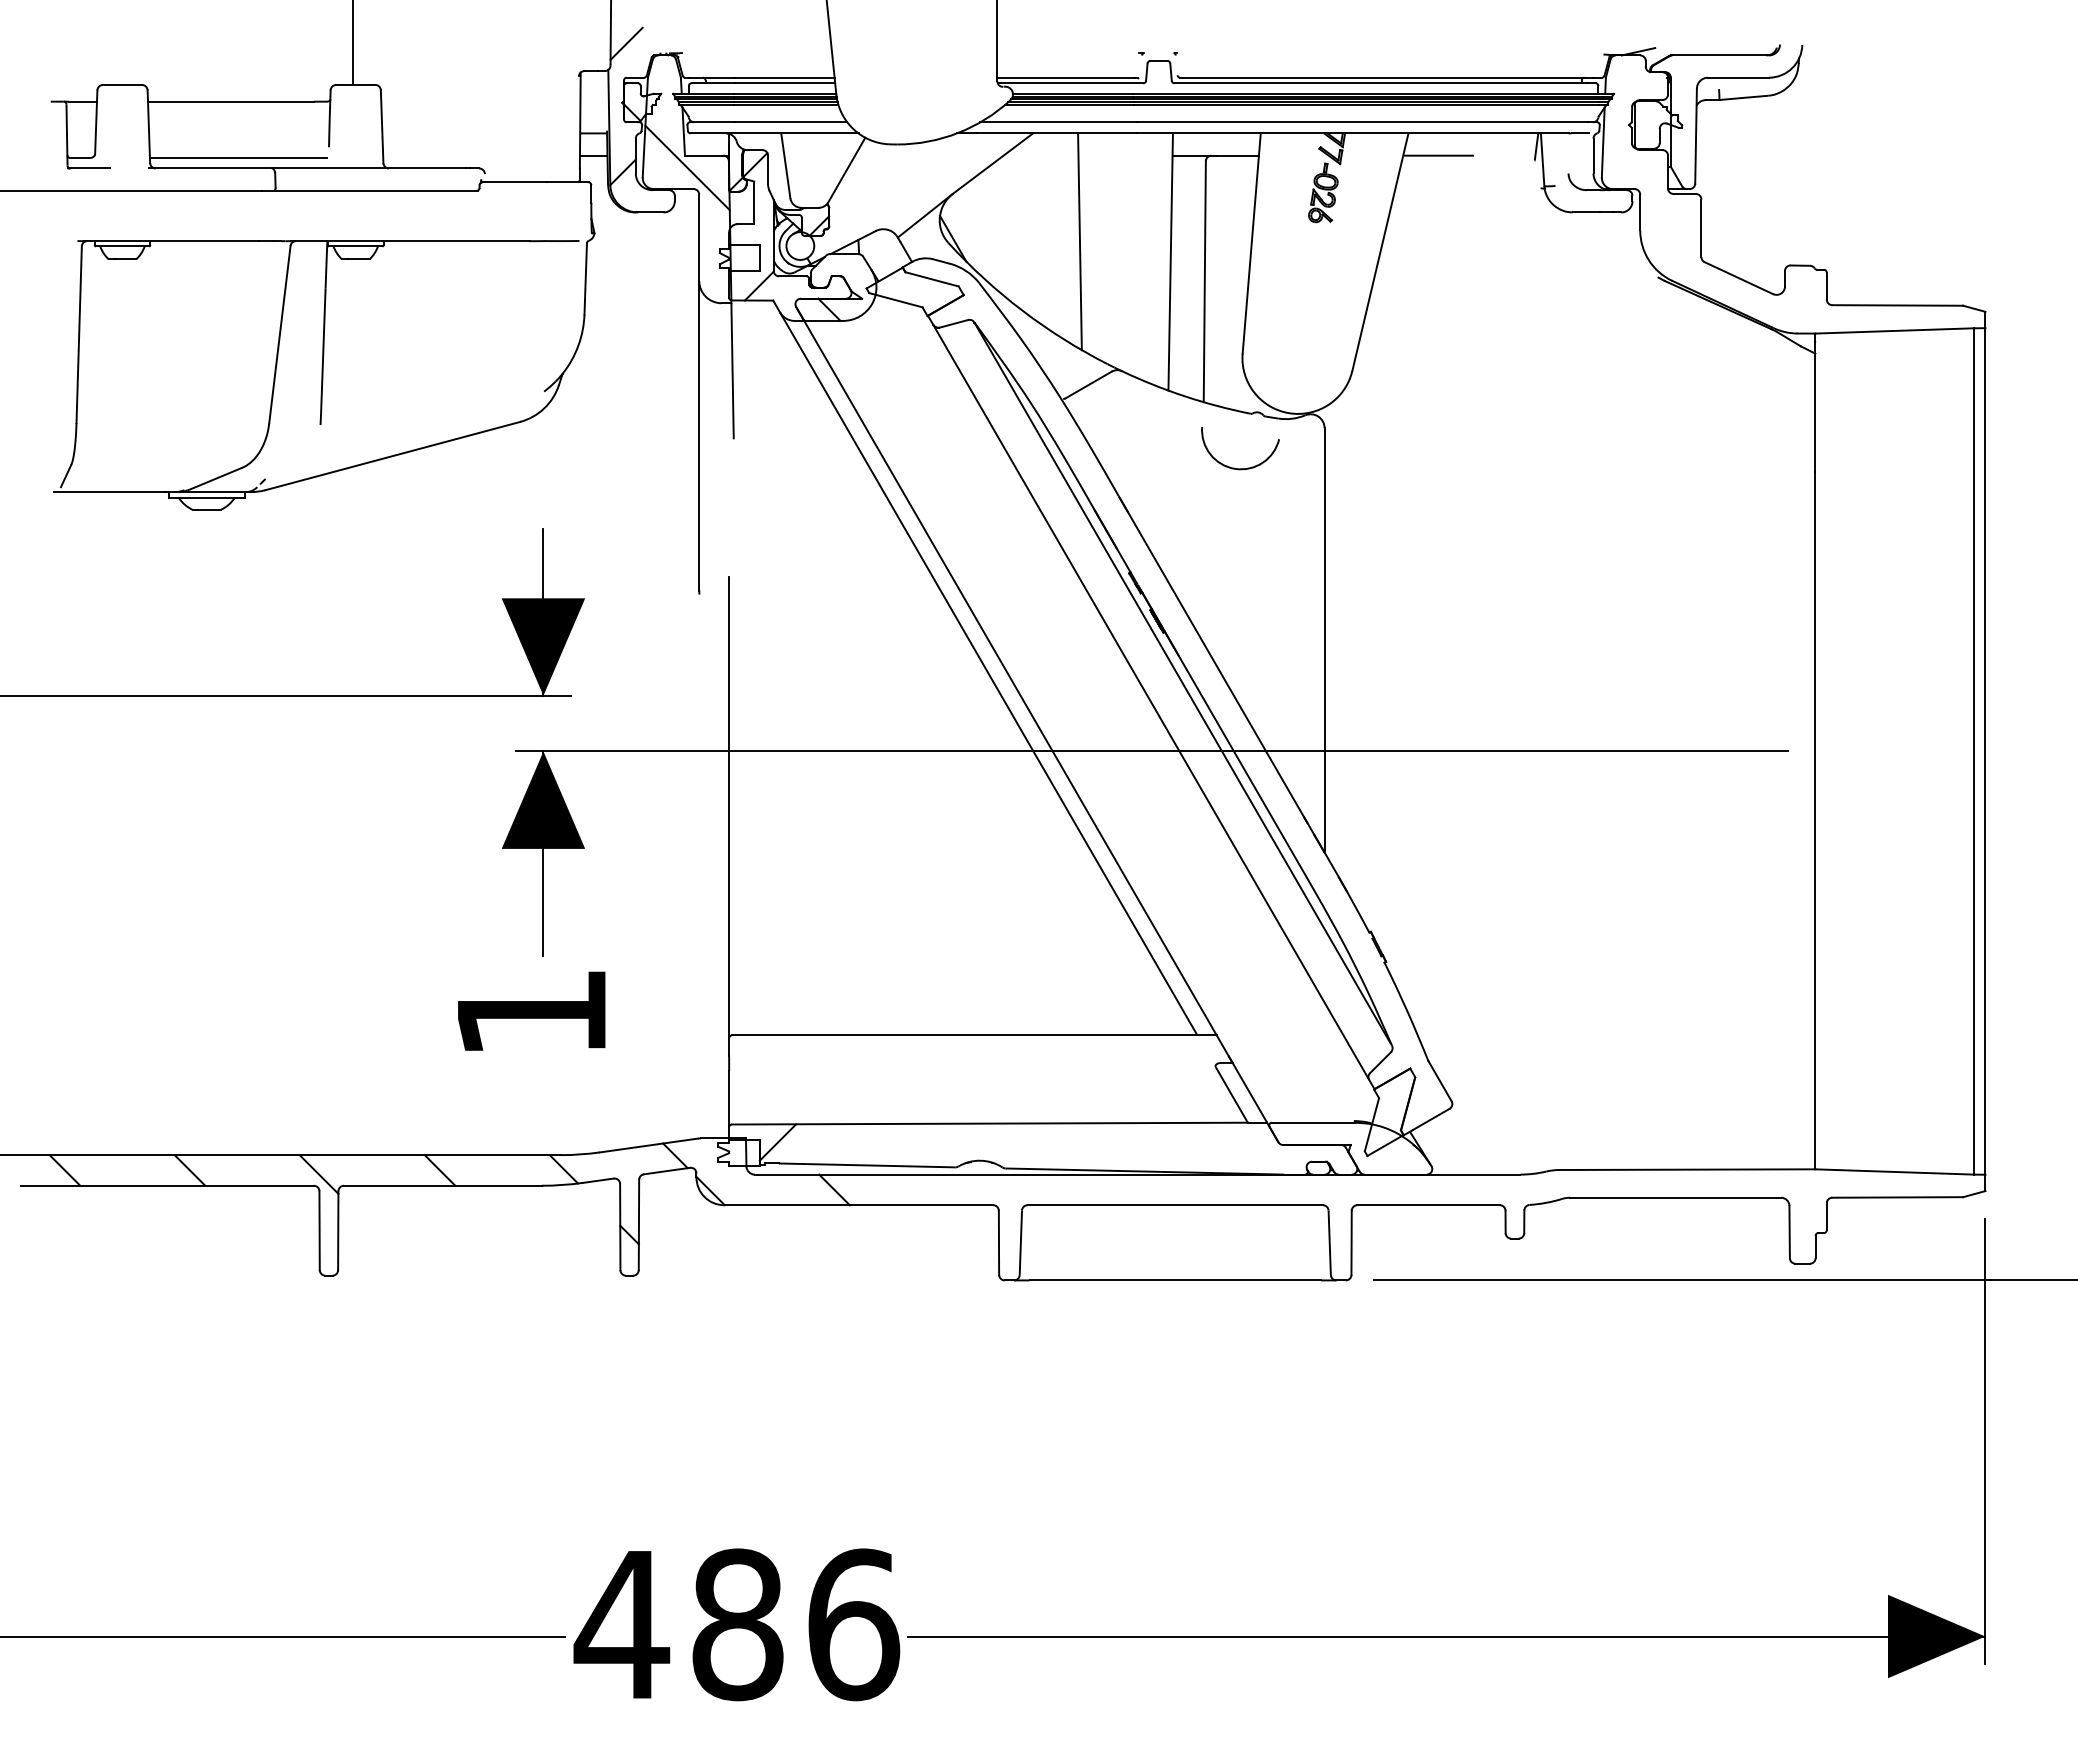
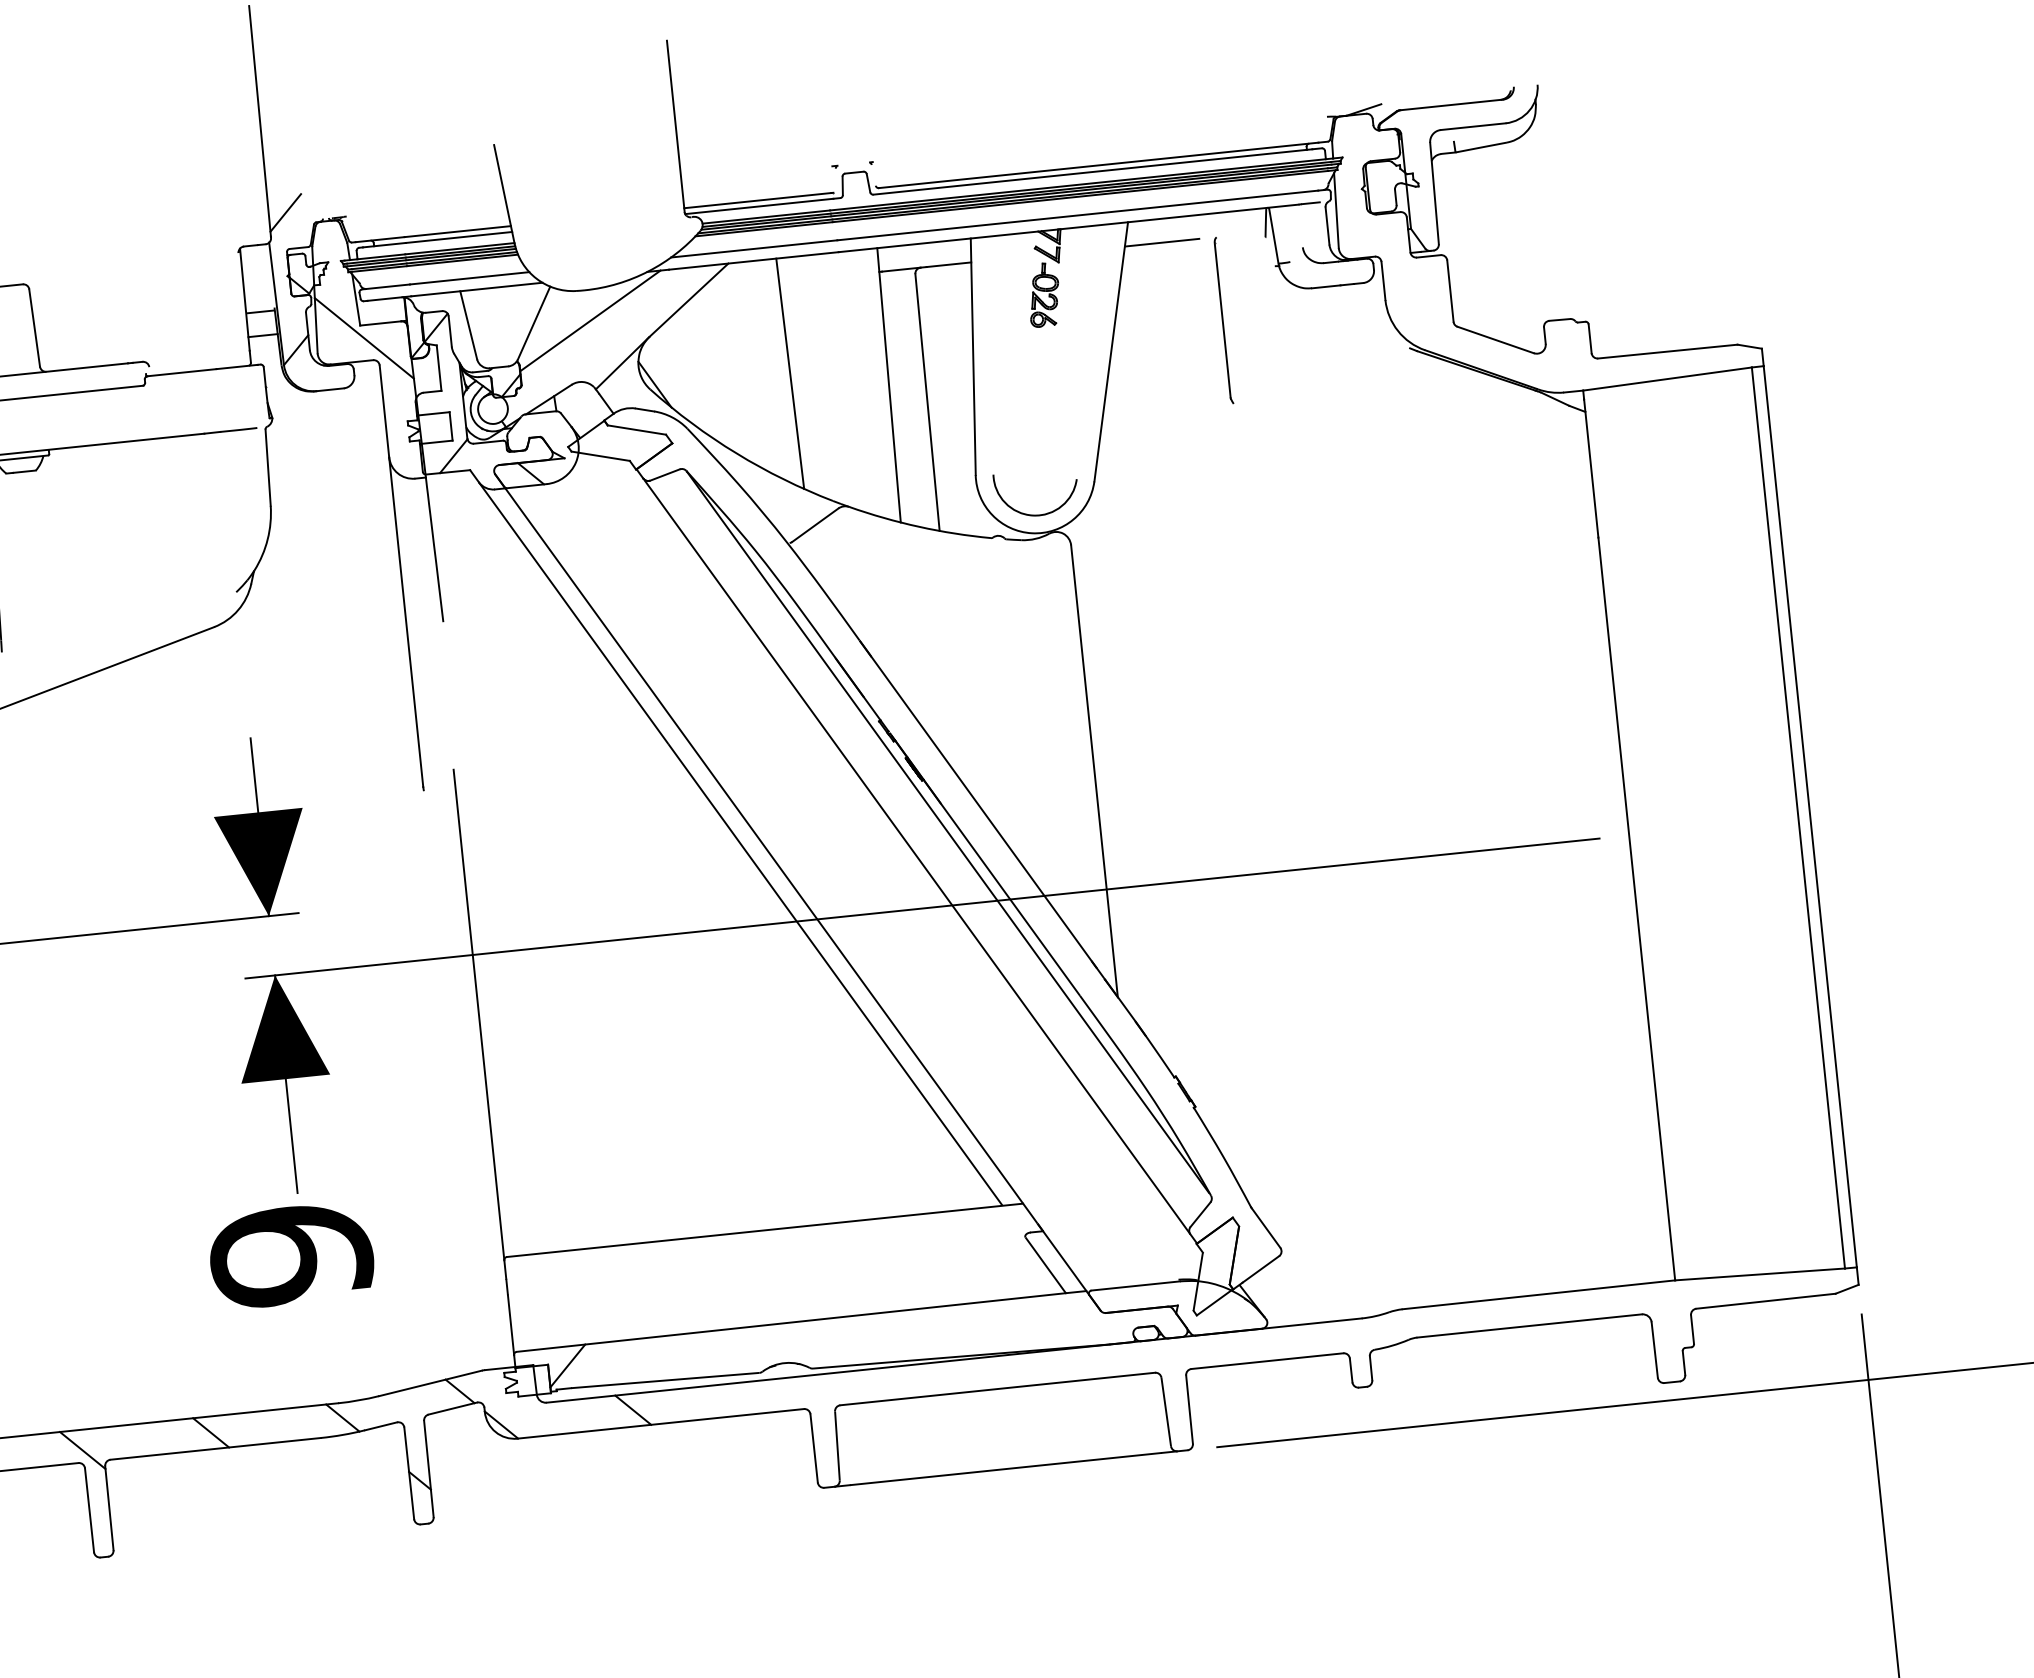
line: (899, 173) -> (590, 320), added
part: (1487, 233) -> (1223, 320), added
arc: (1234, 467) -> (1032, 514), moved
text: (531, 1013) -> (291, 1255), 1 -> 9

